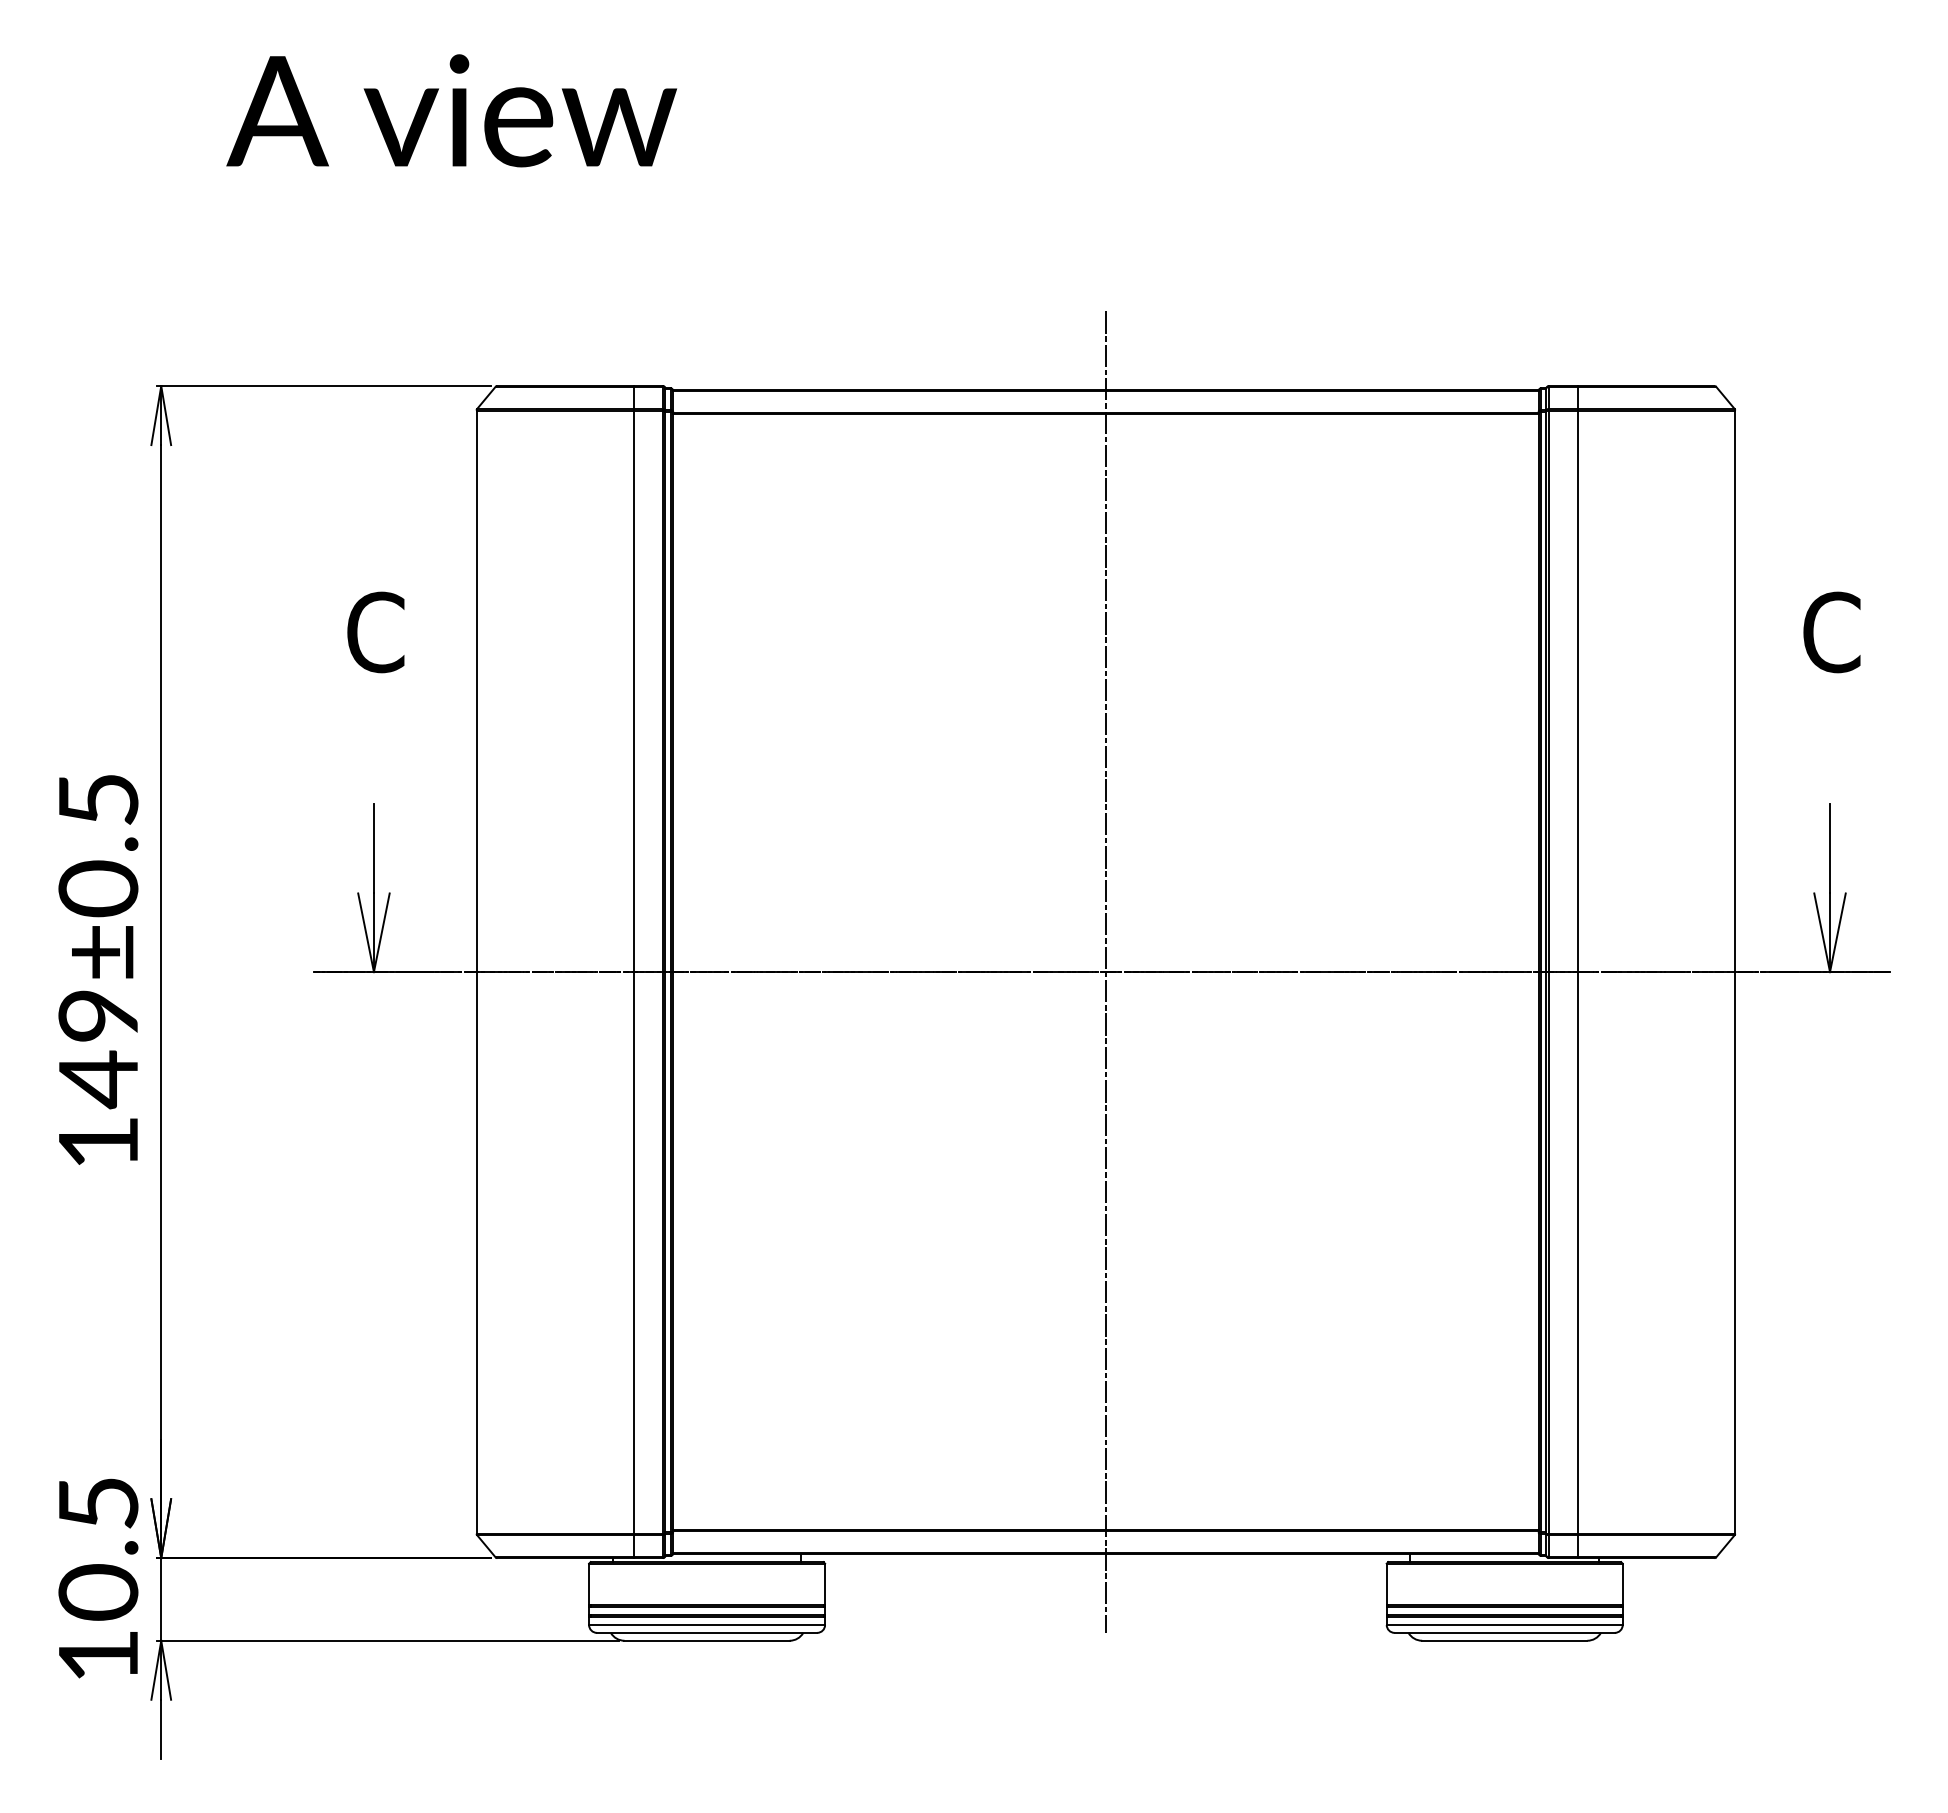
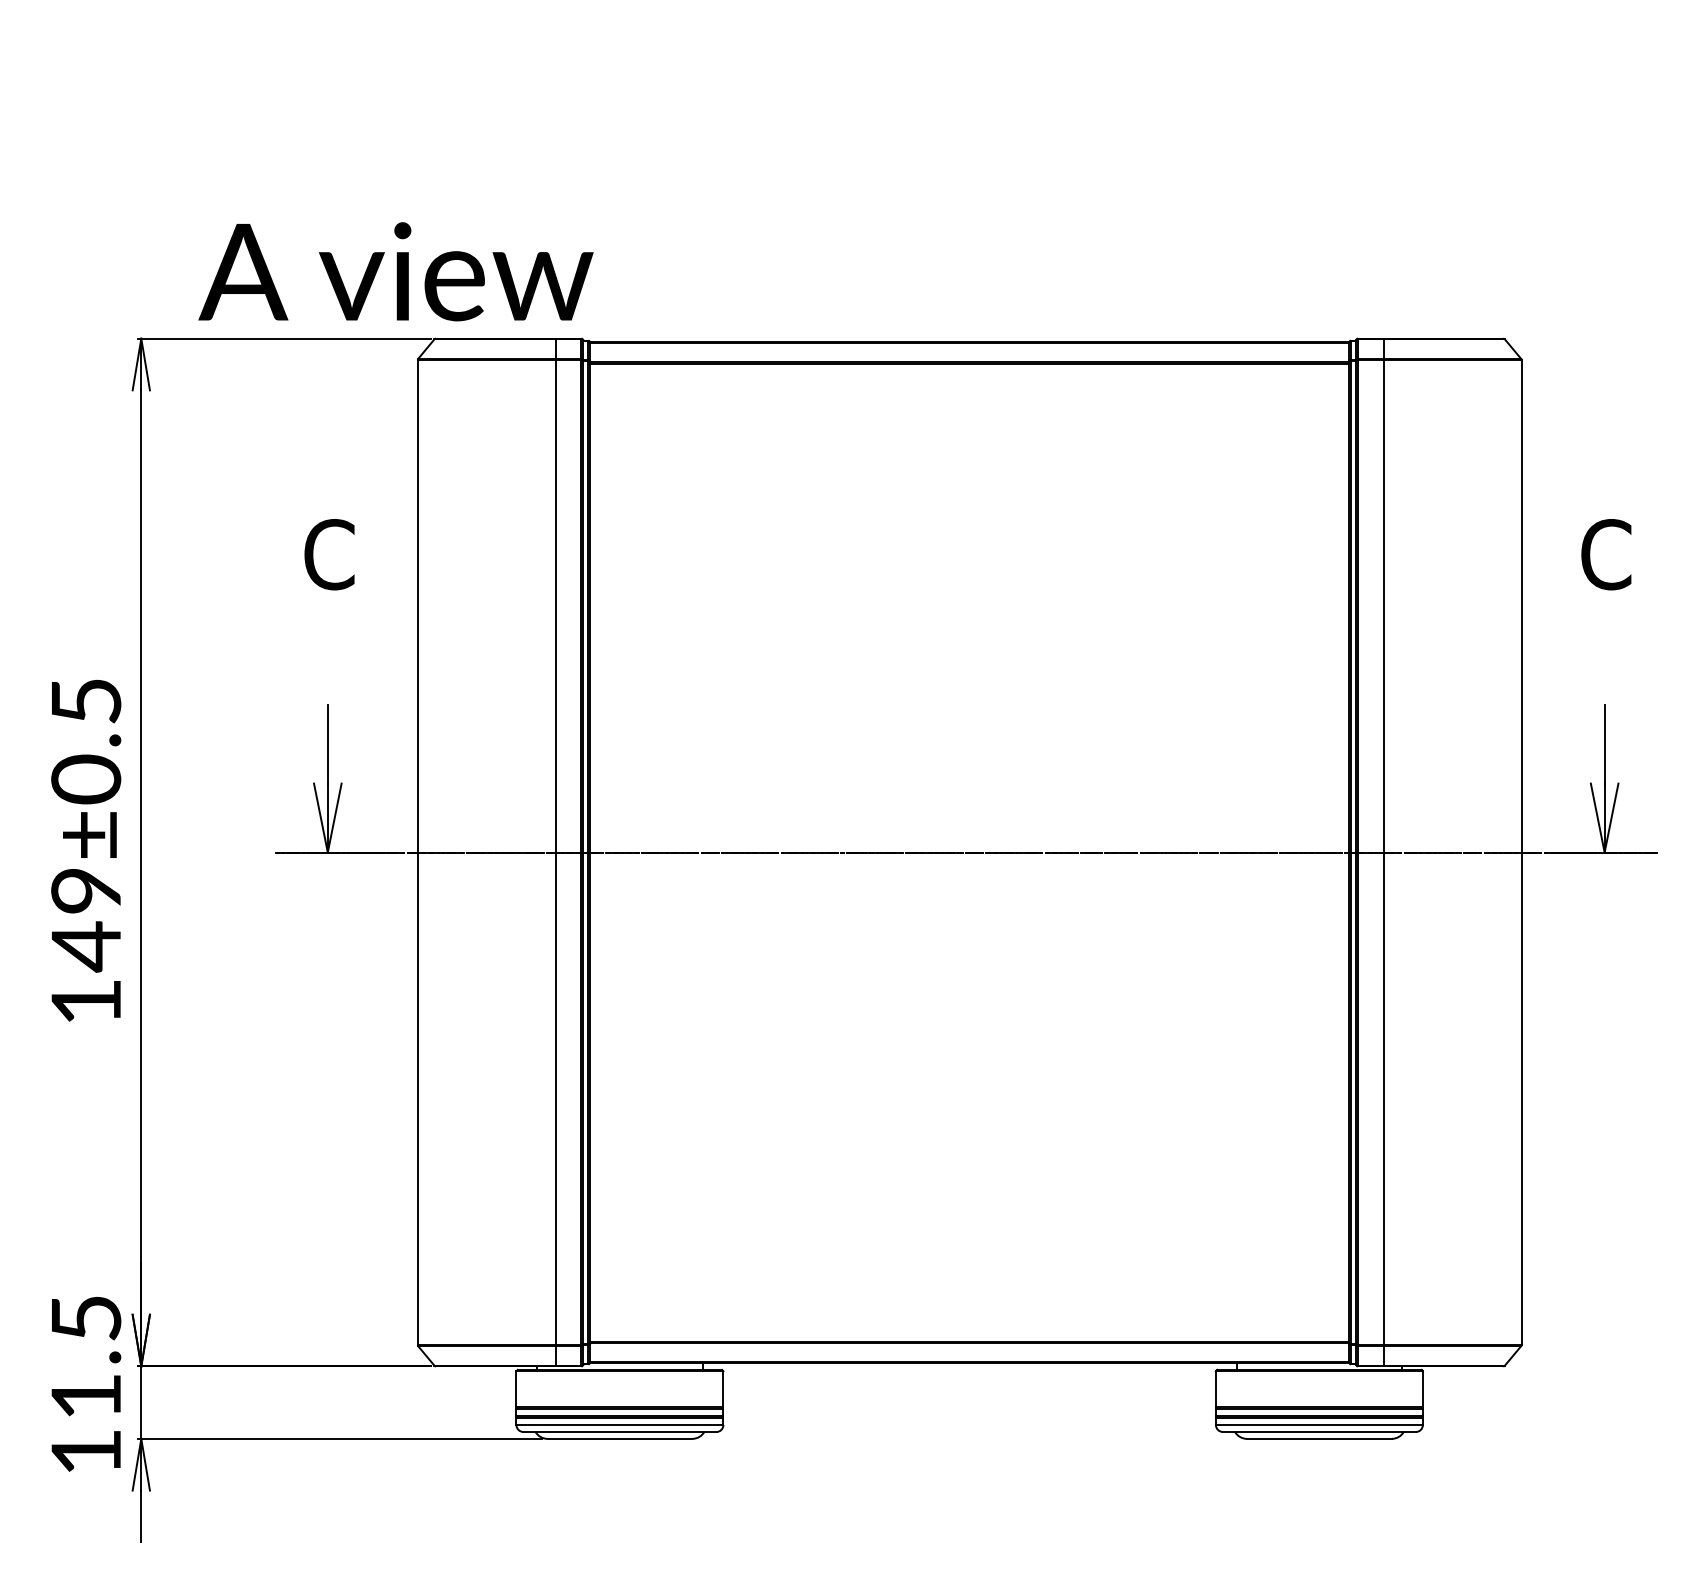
text: (451, 110) -> (395, 271), moved
line: (1105, 971) -> (969, 851), removed
text: (98, 1592) -> (86, 1396), 10.5 -> 11.5

